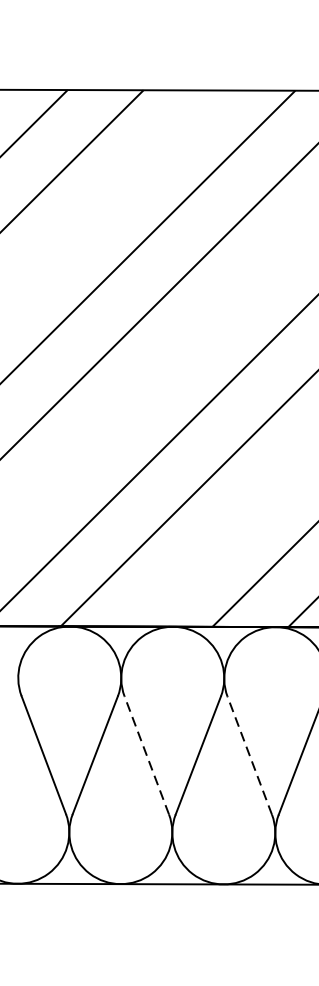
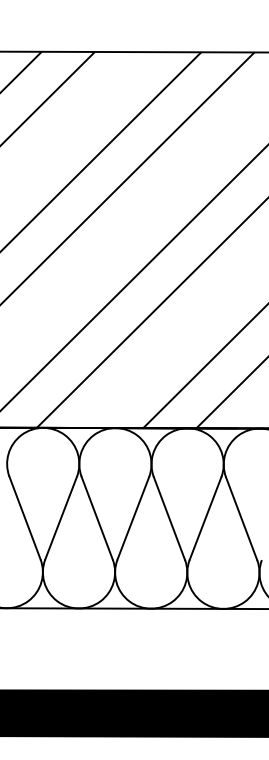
line: (147, 754) -> (97, 517), dashed -> solid
line: (249, 755) -> (169, 518), dashed -> solid

